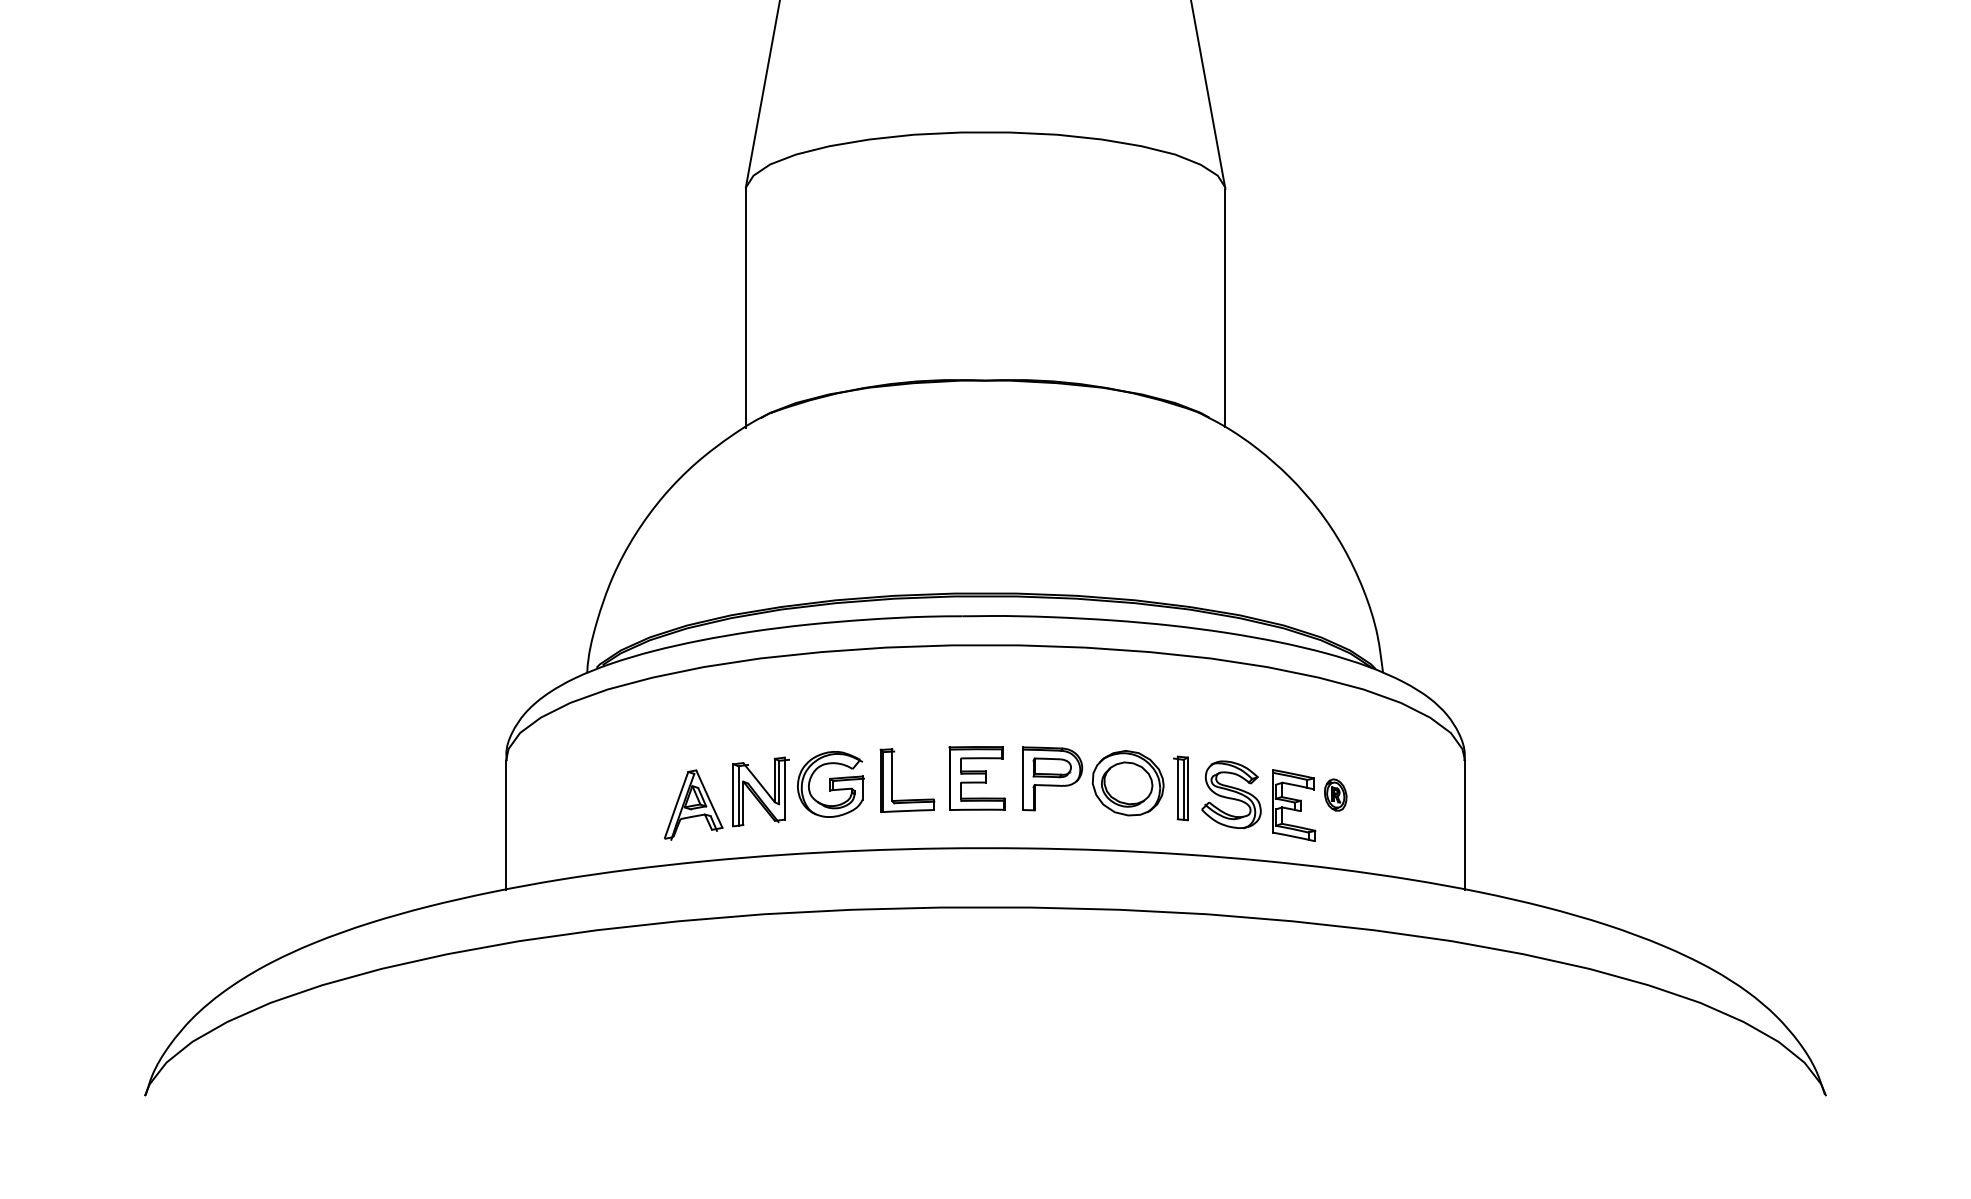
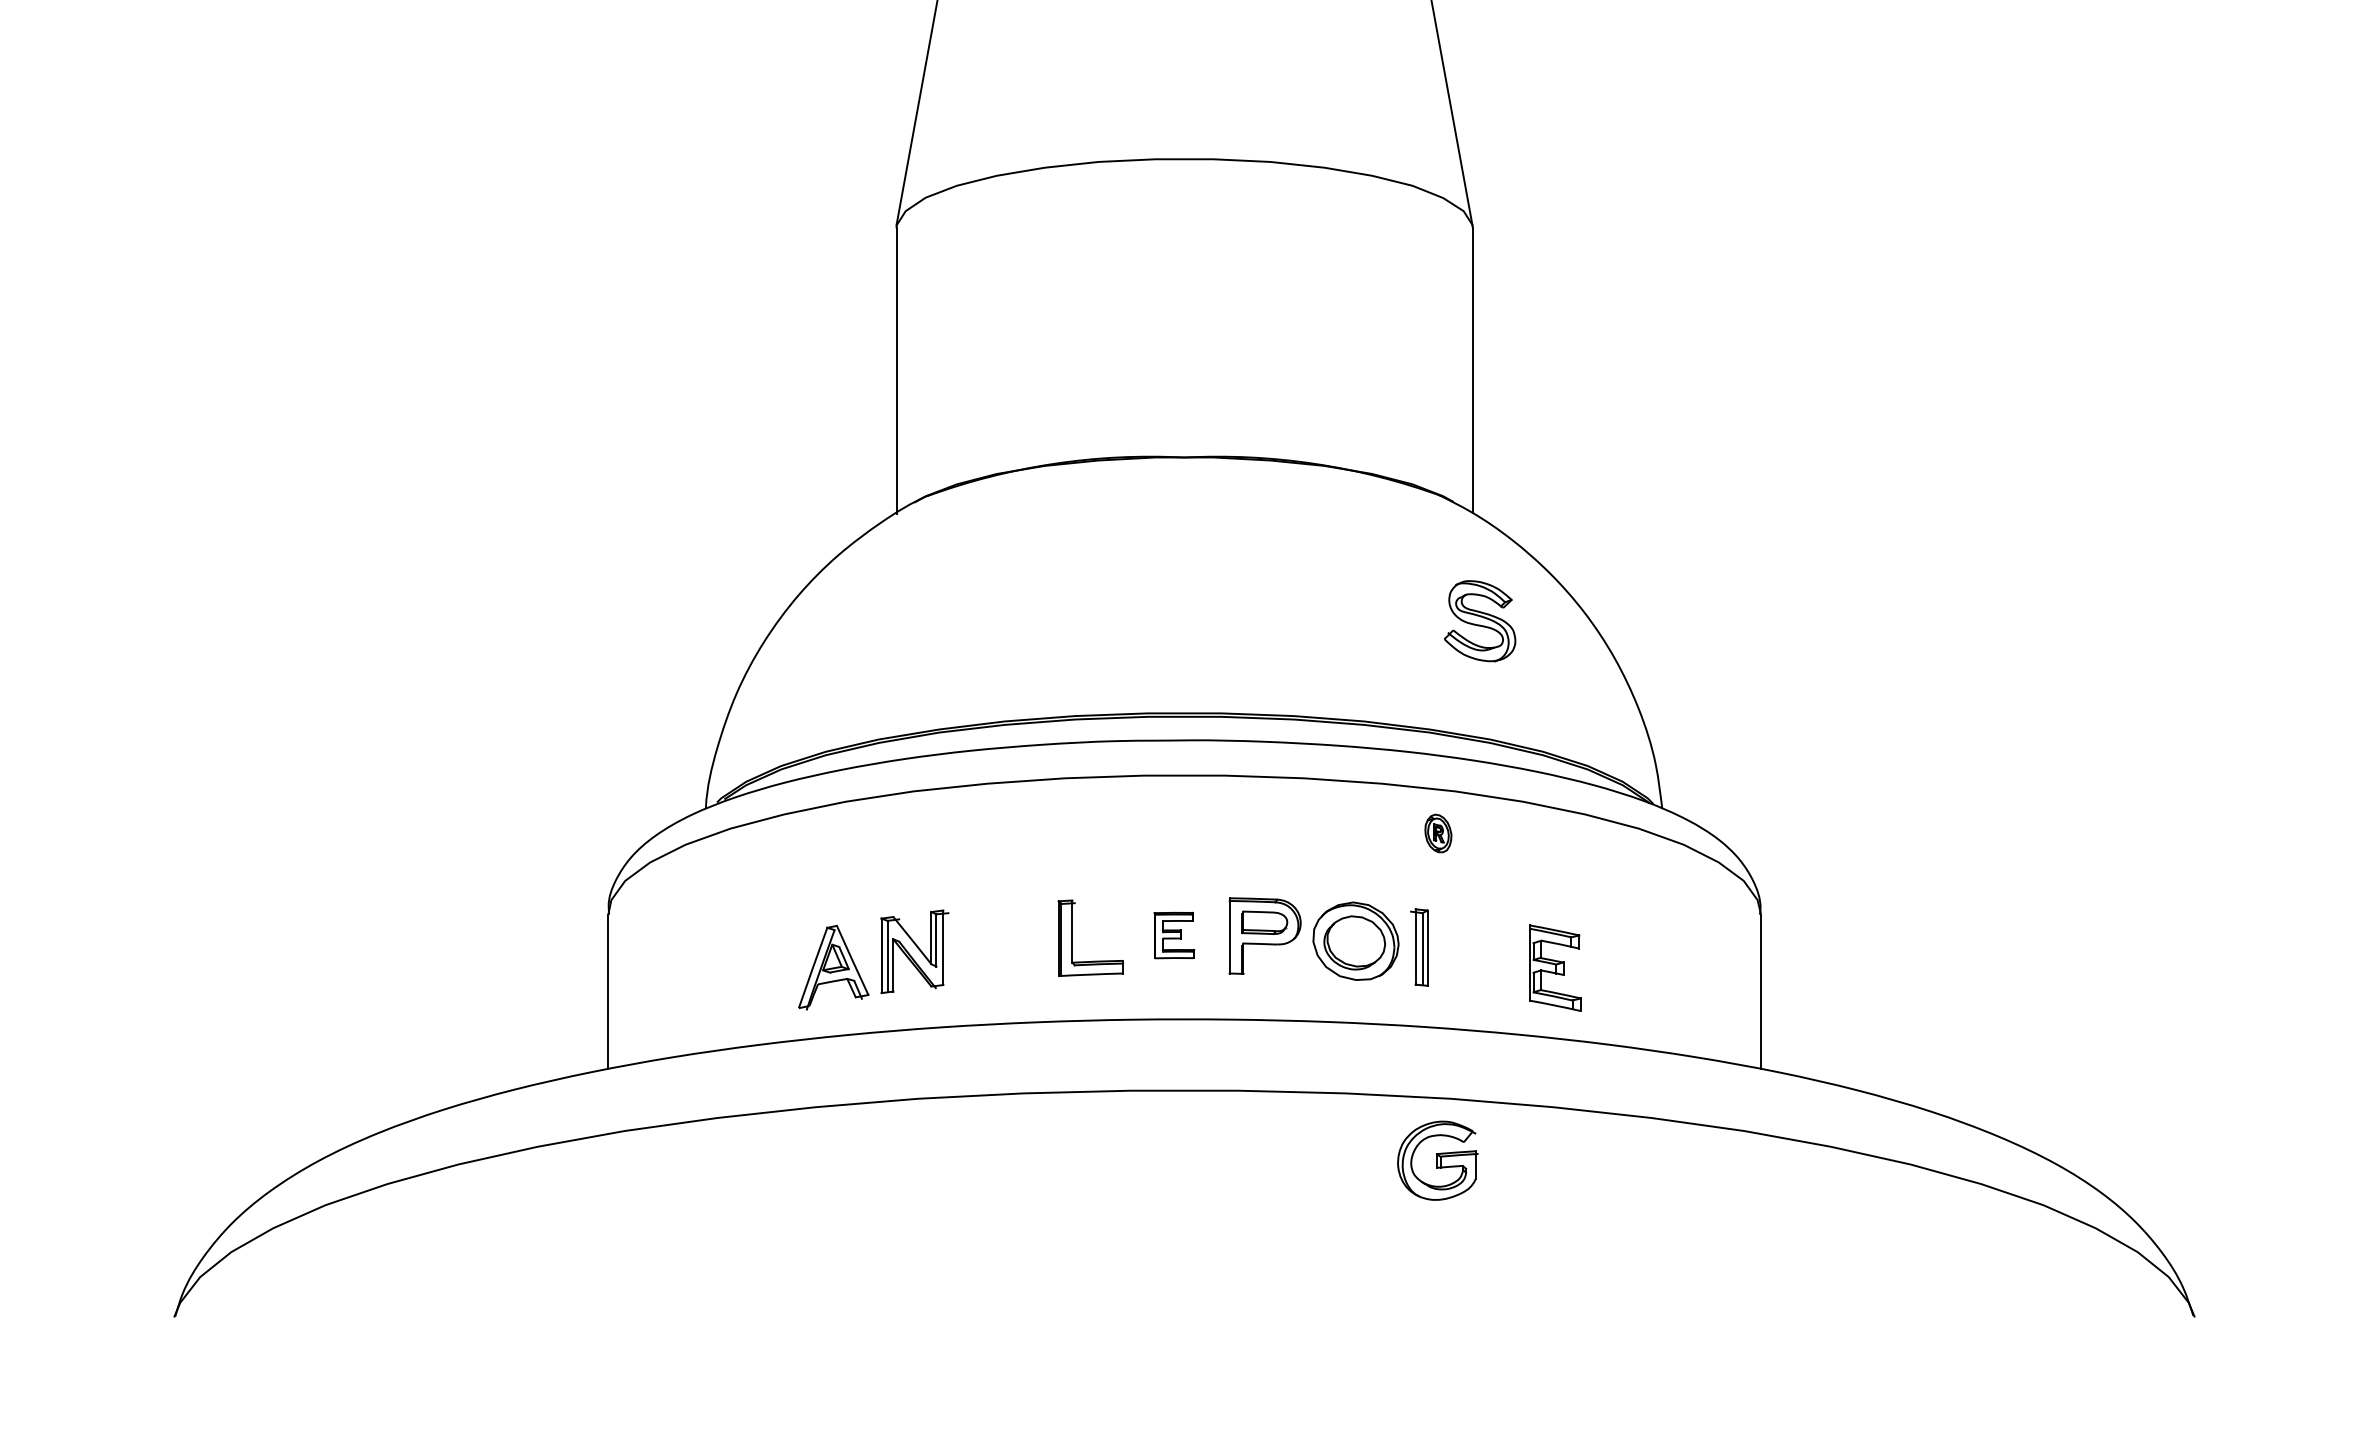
part: (977, 778) -> (1174, 935), size x0.6
part: (830, 784) -> (1437, 1160), moved
part: (1231, 795) -> (1480, 621), moved
part: (1335, 795) -> (1438, 833), moved

